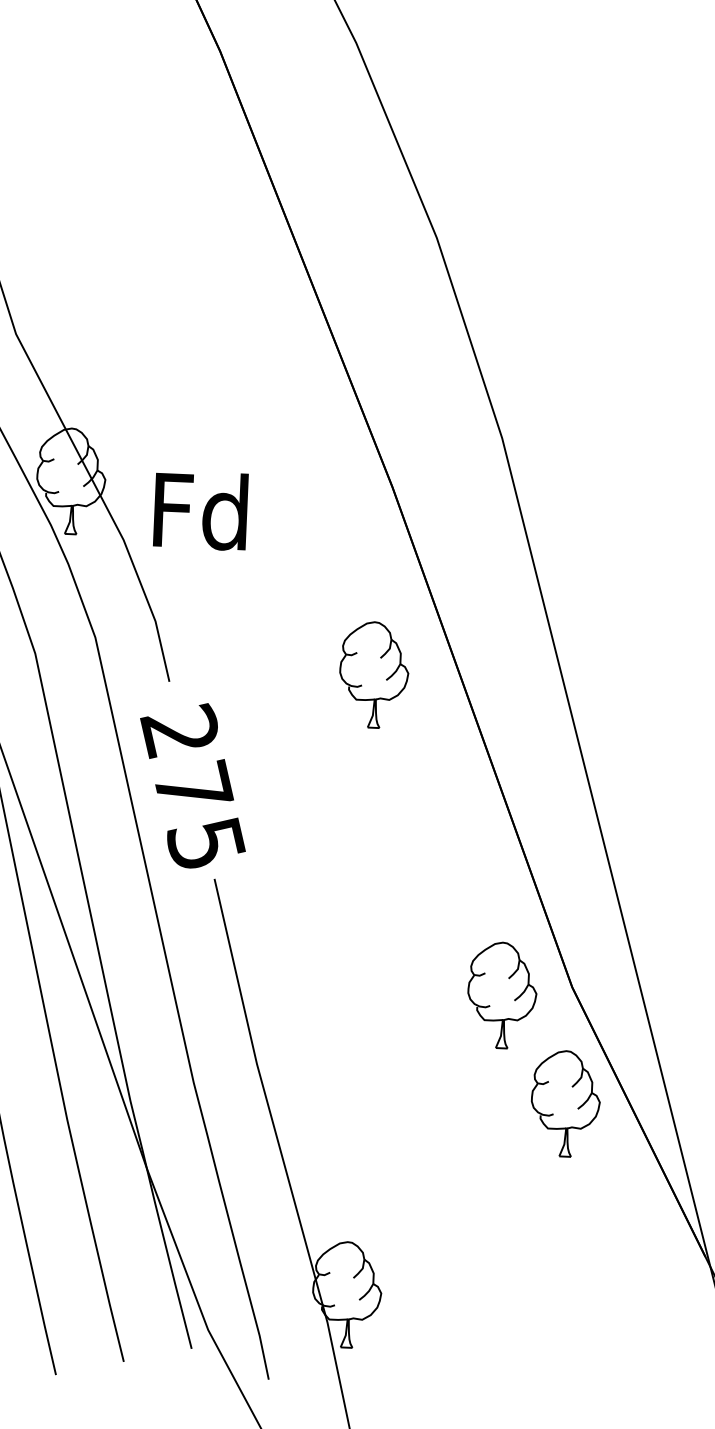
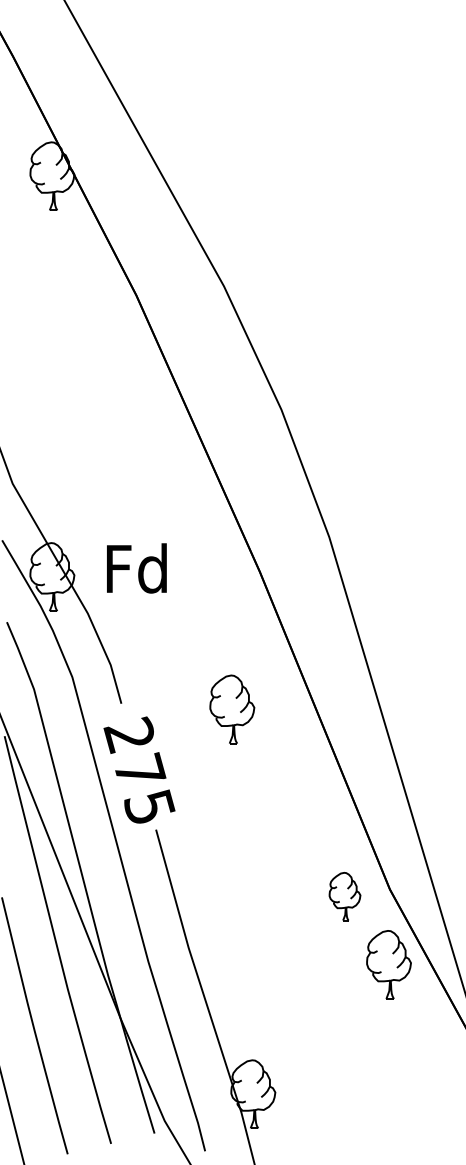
text: (200, 510) -> (136, 568), moved
part: (374, 674) -> (232, 709), moved
part: (501, 995) -> (344, 896), size x0.7

